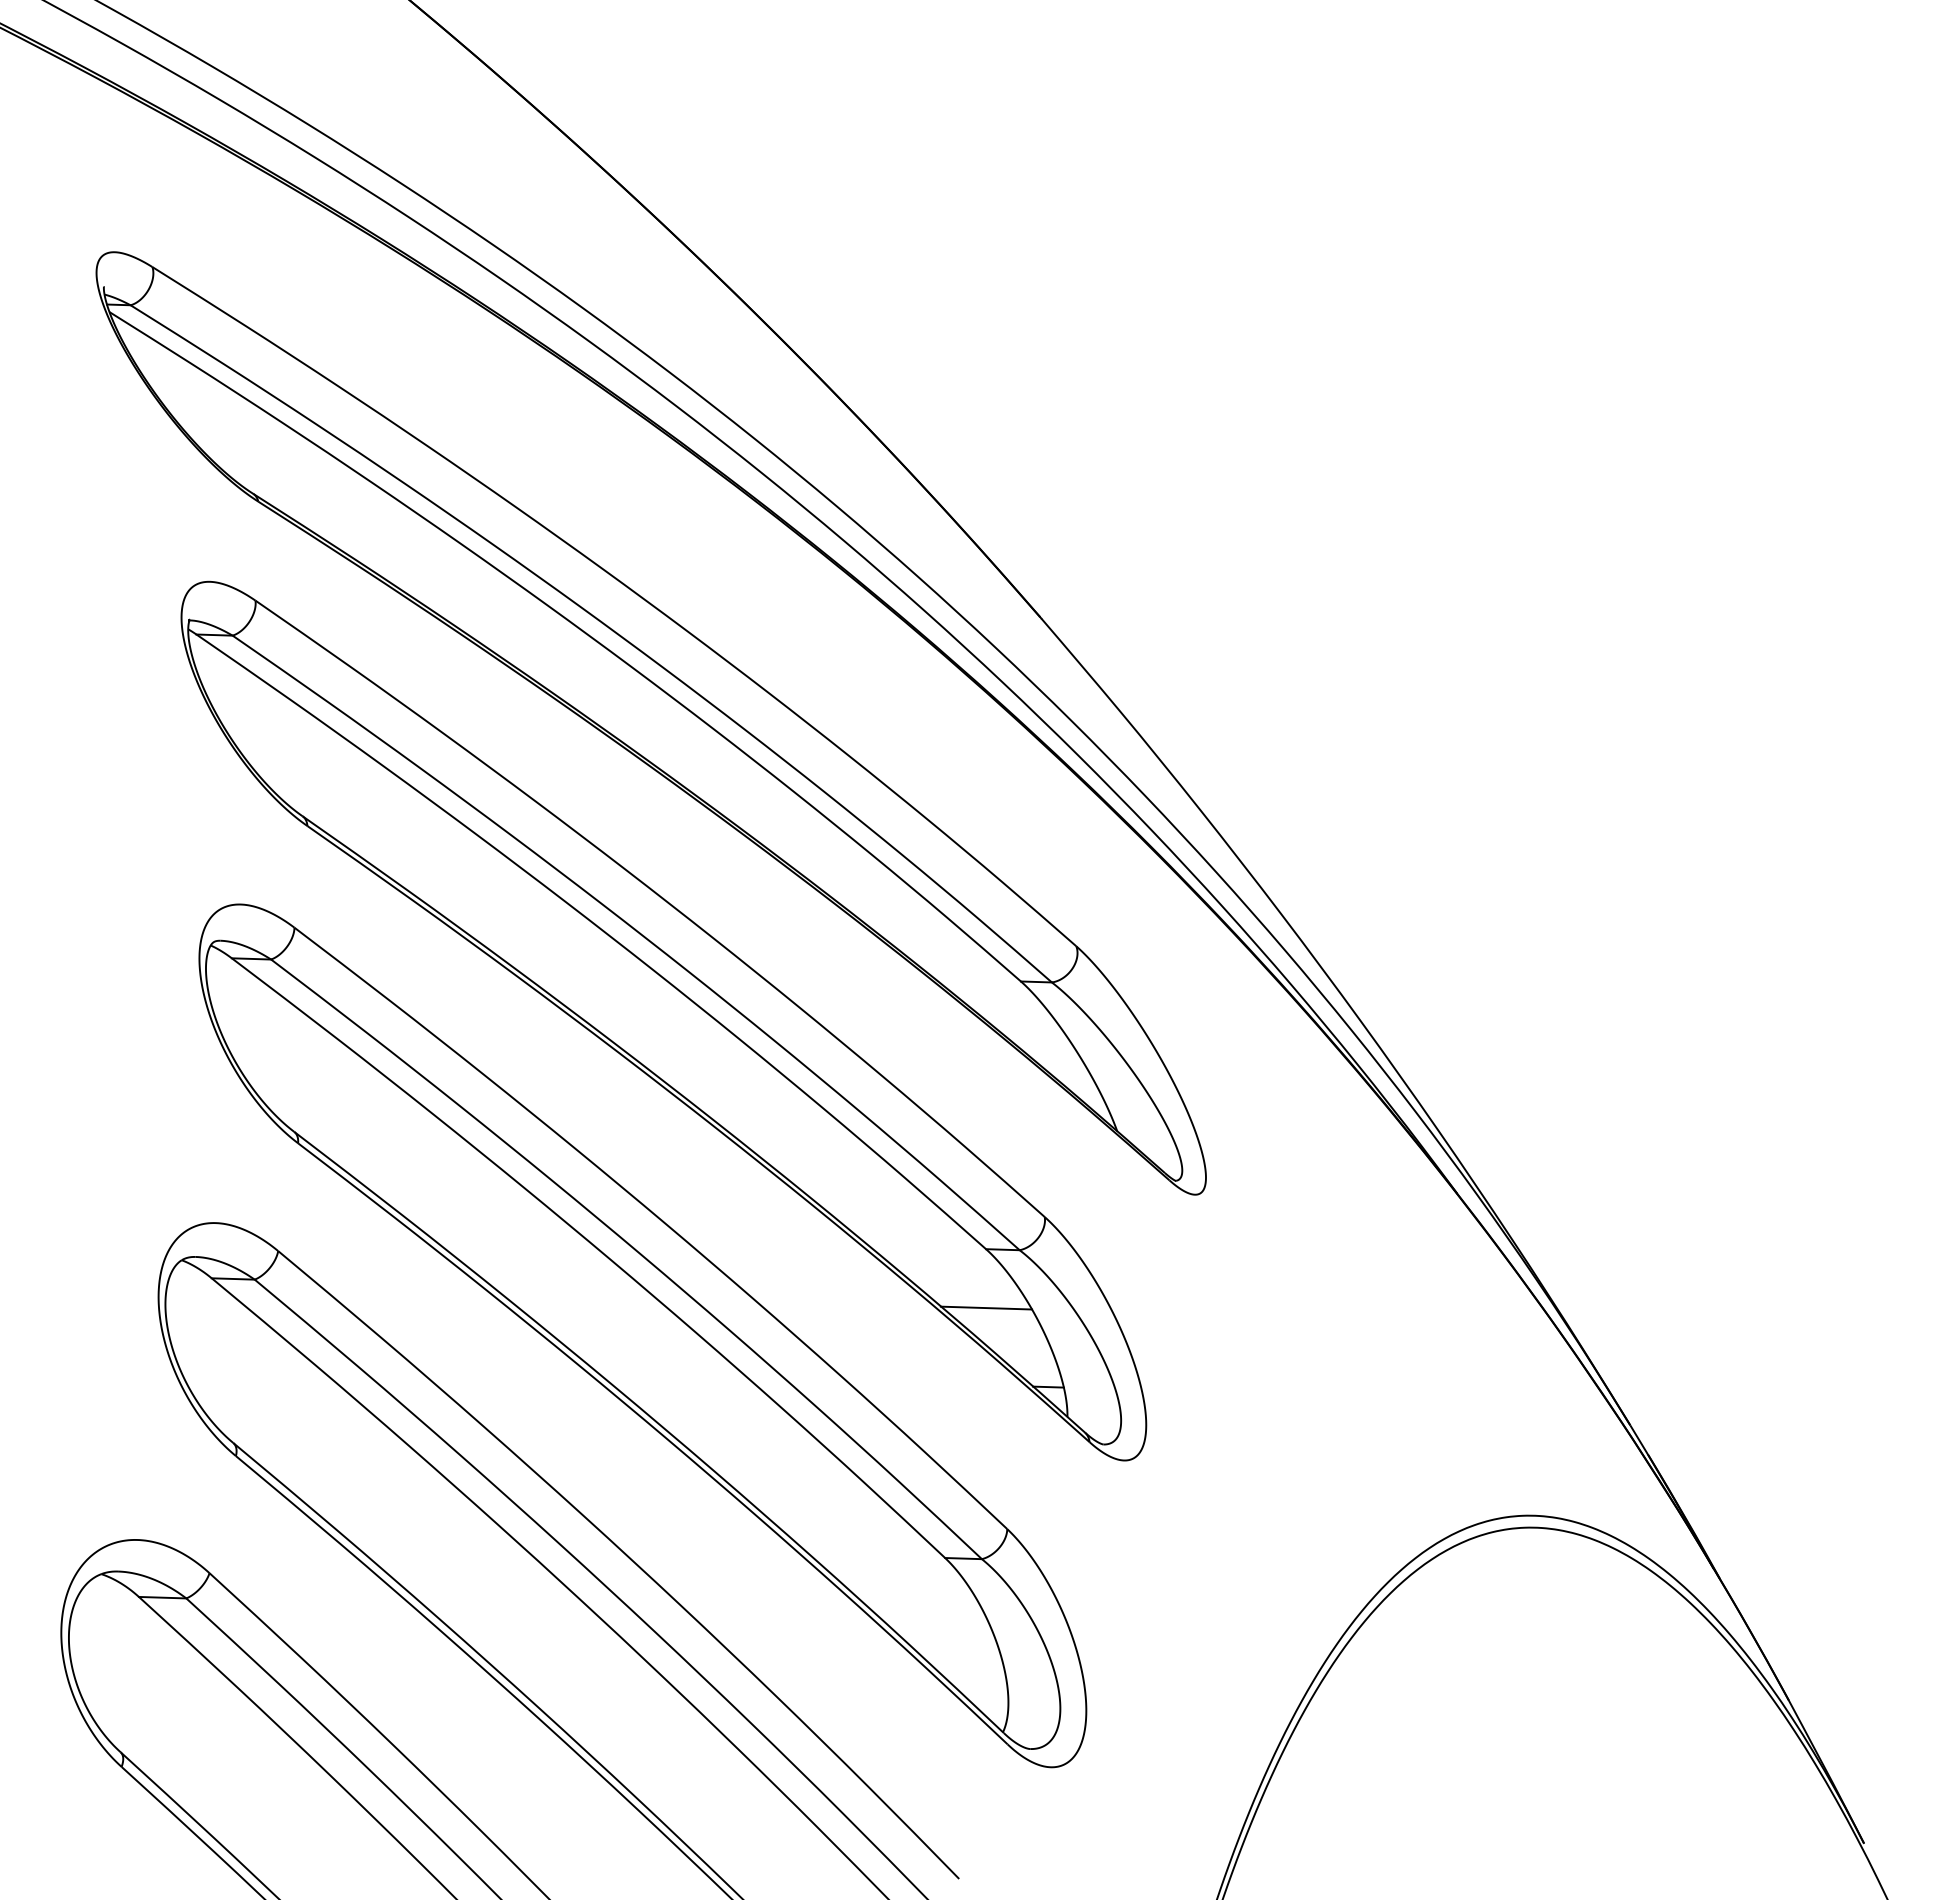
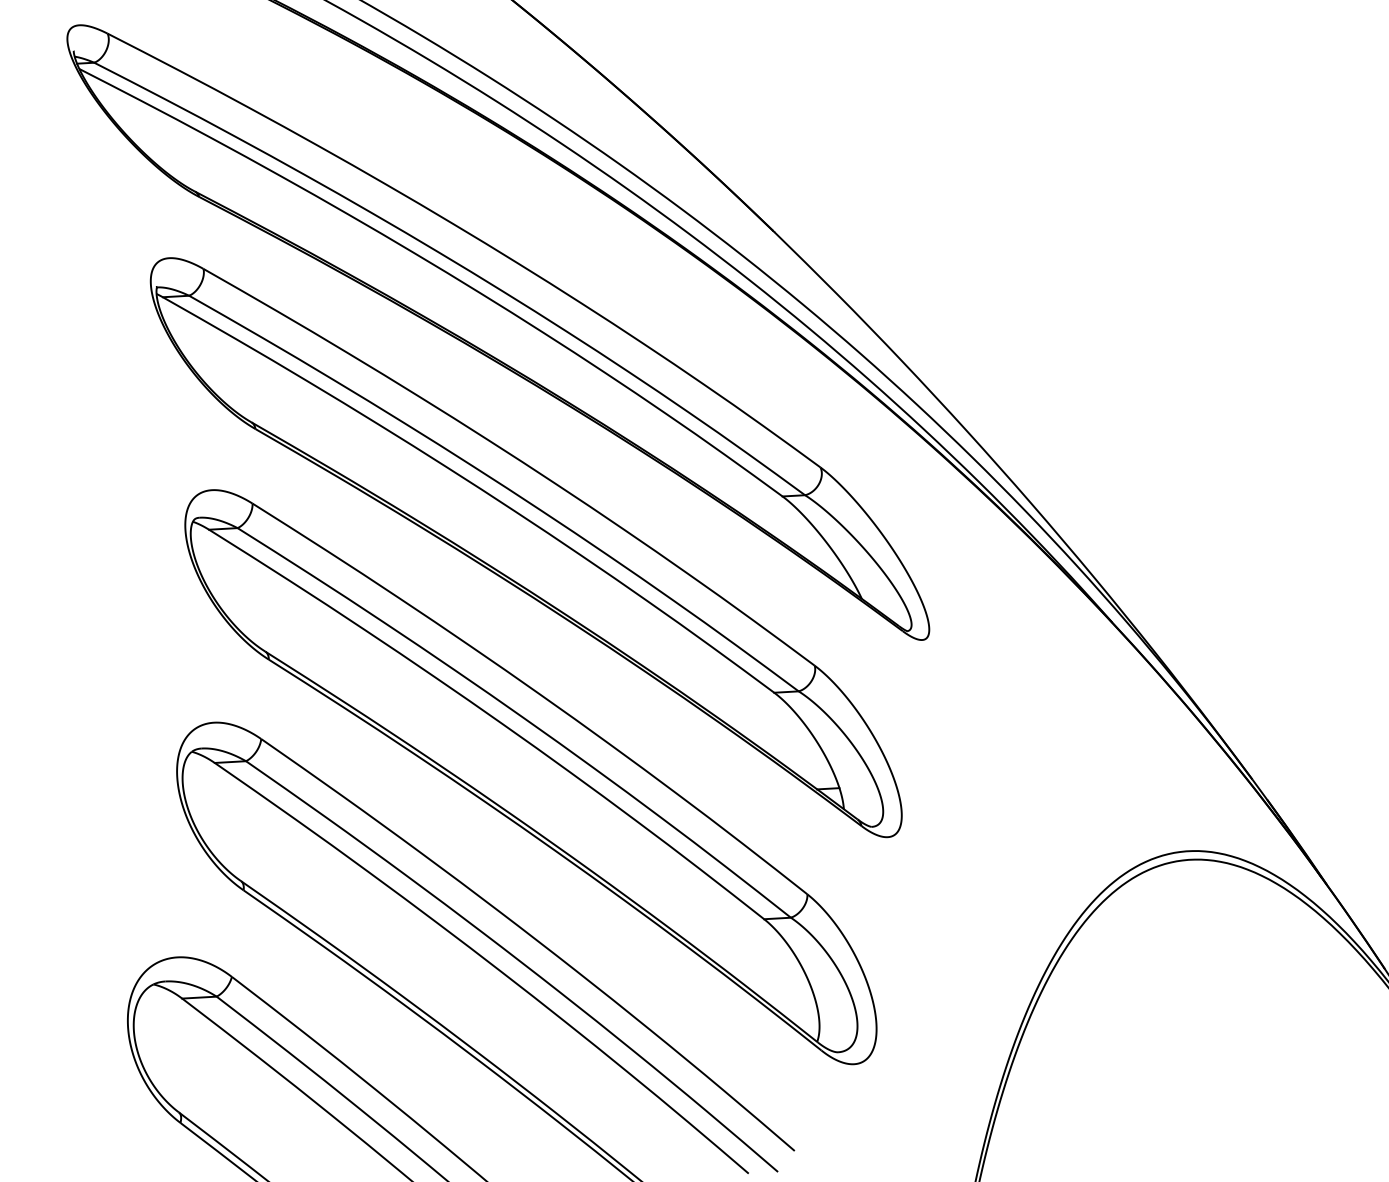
line: (986, 1307) -> (778, 735), removed

